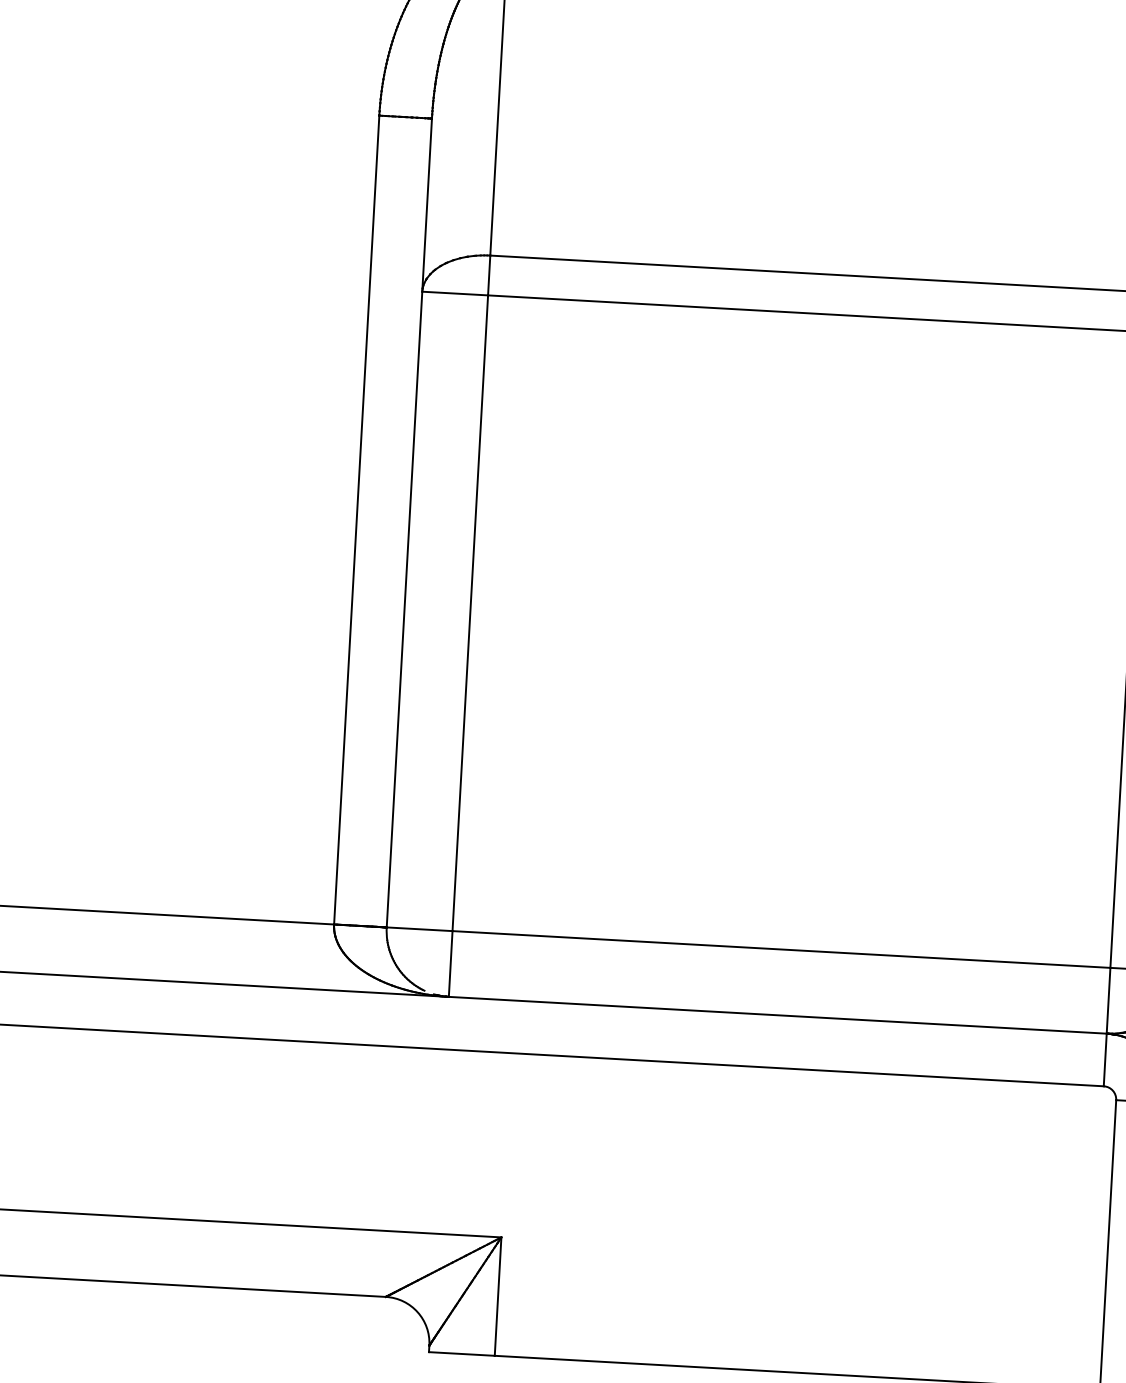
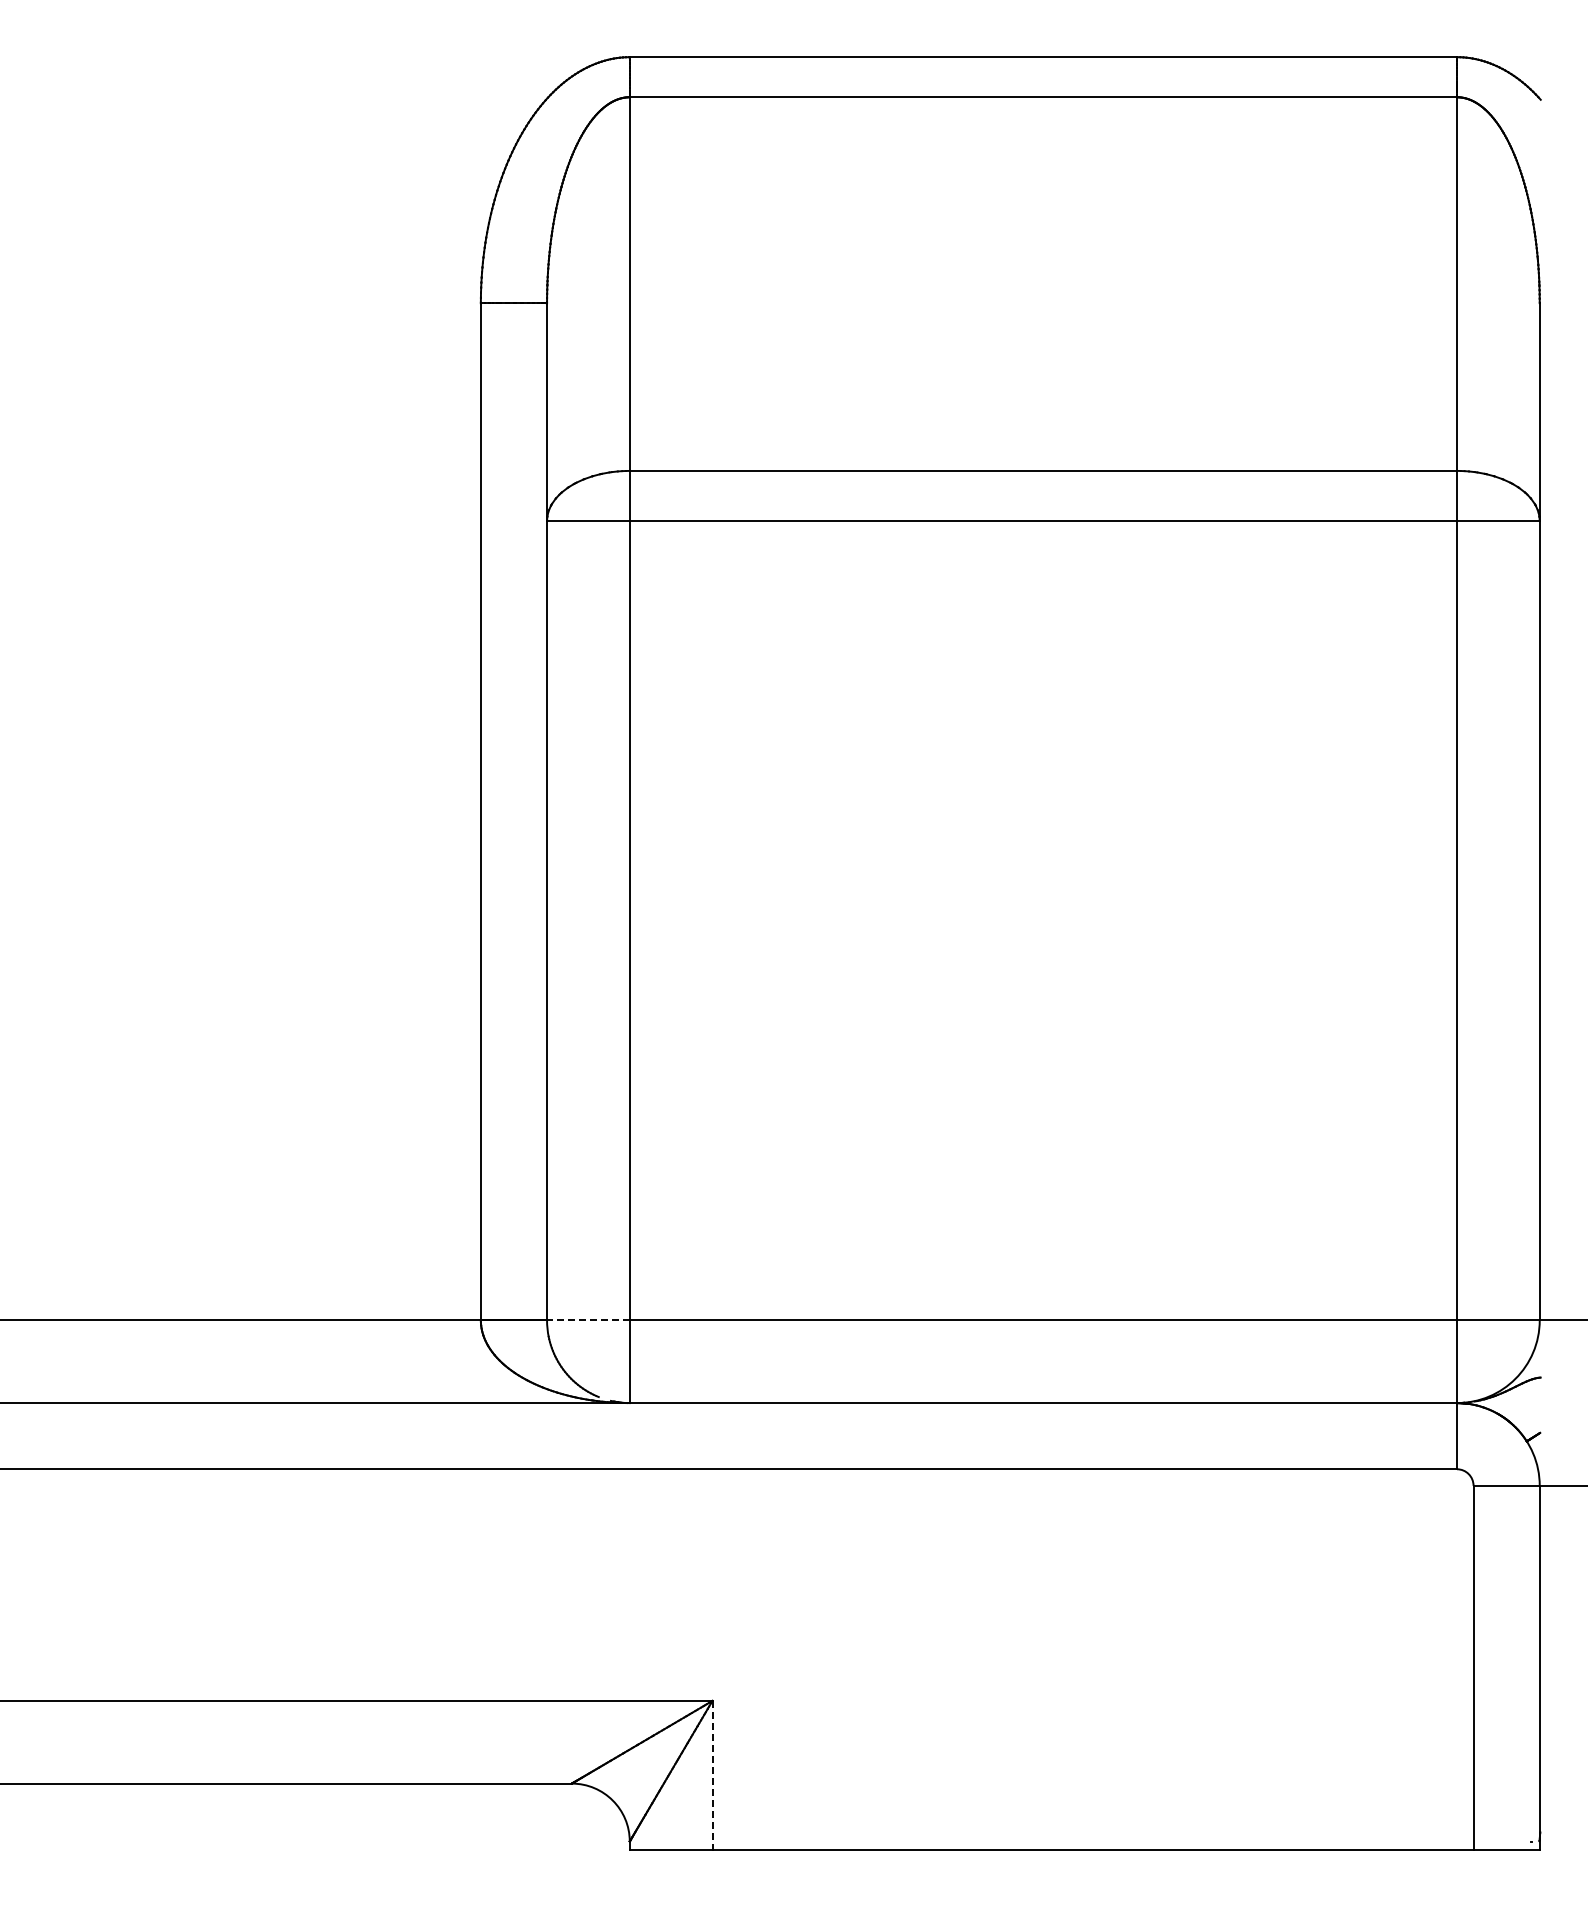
line: (418, 929) -> (587, 1320), solid -> dashed
line: (498, 1296) -> (712, 1775), solid -> dashed

